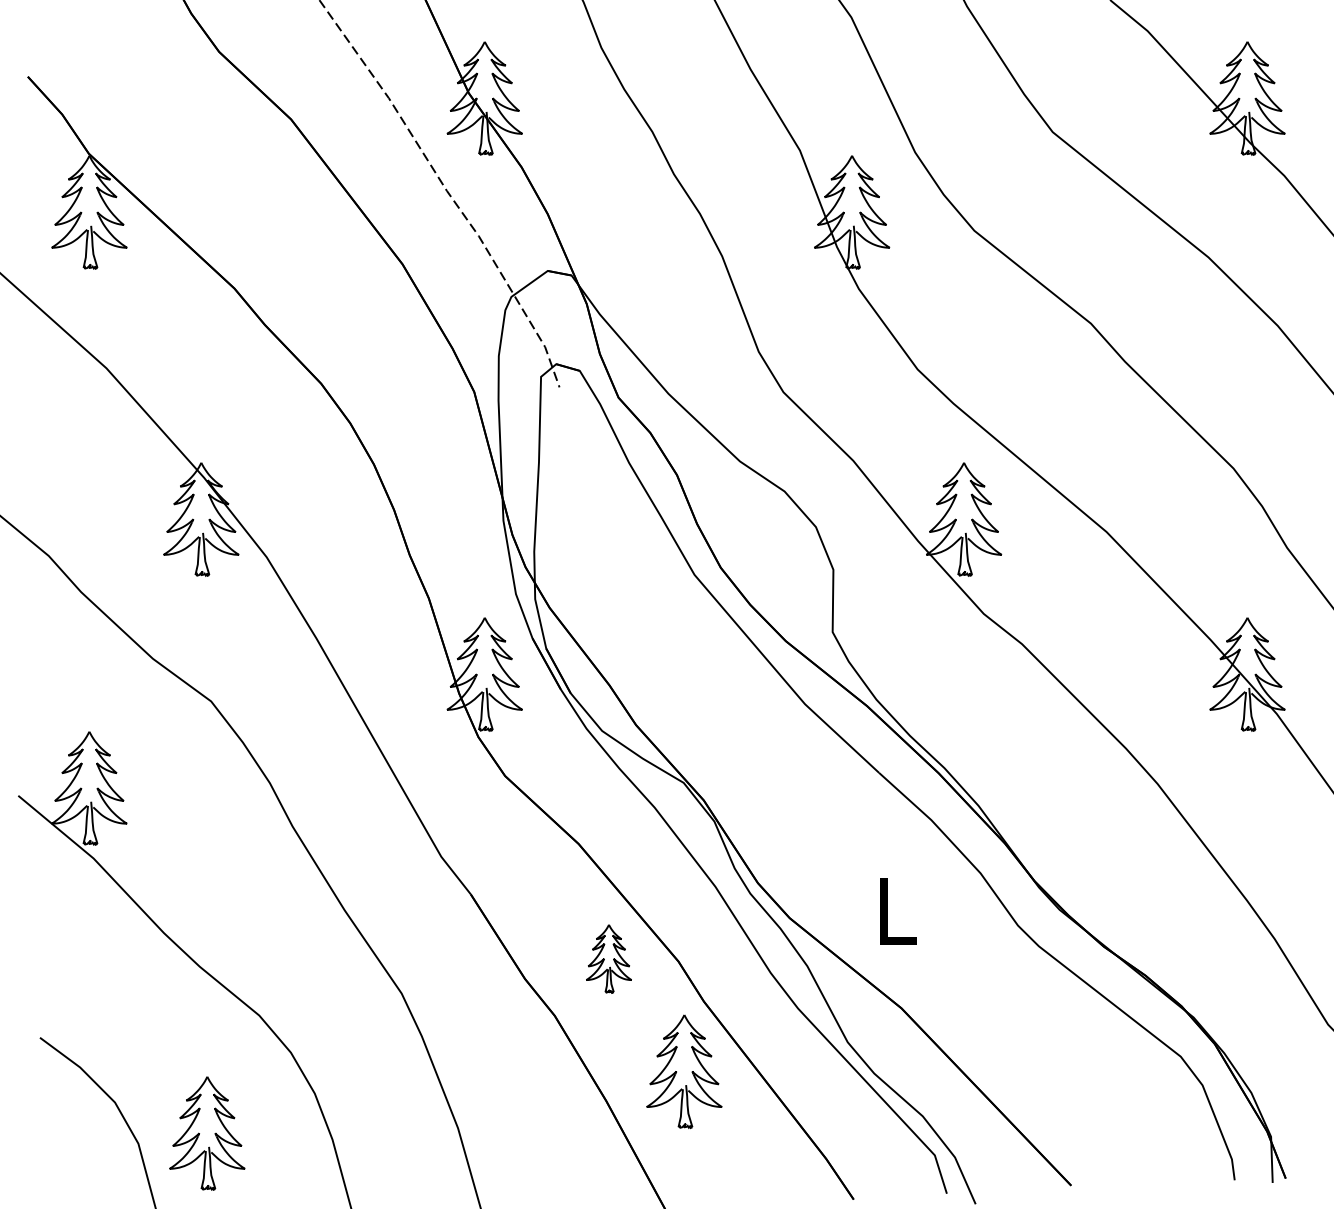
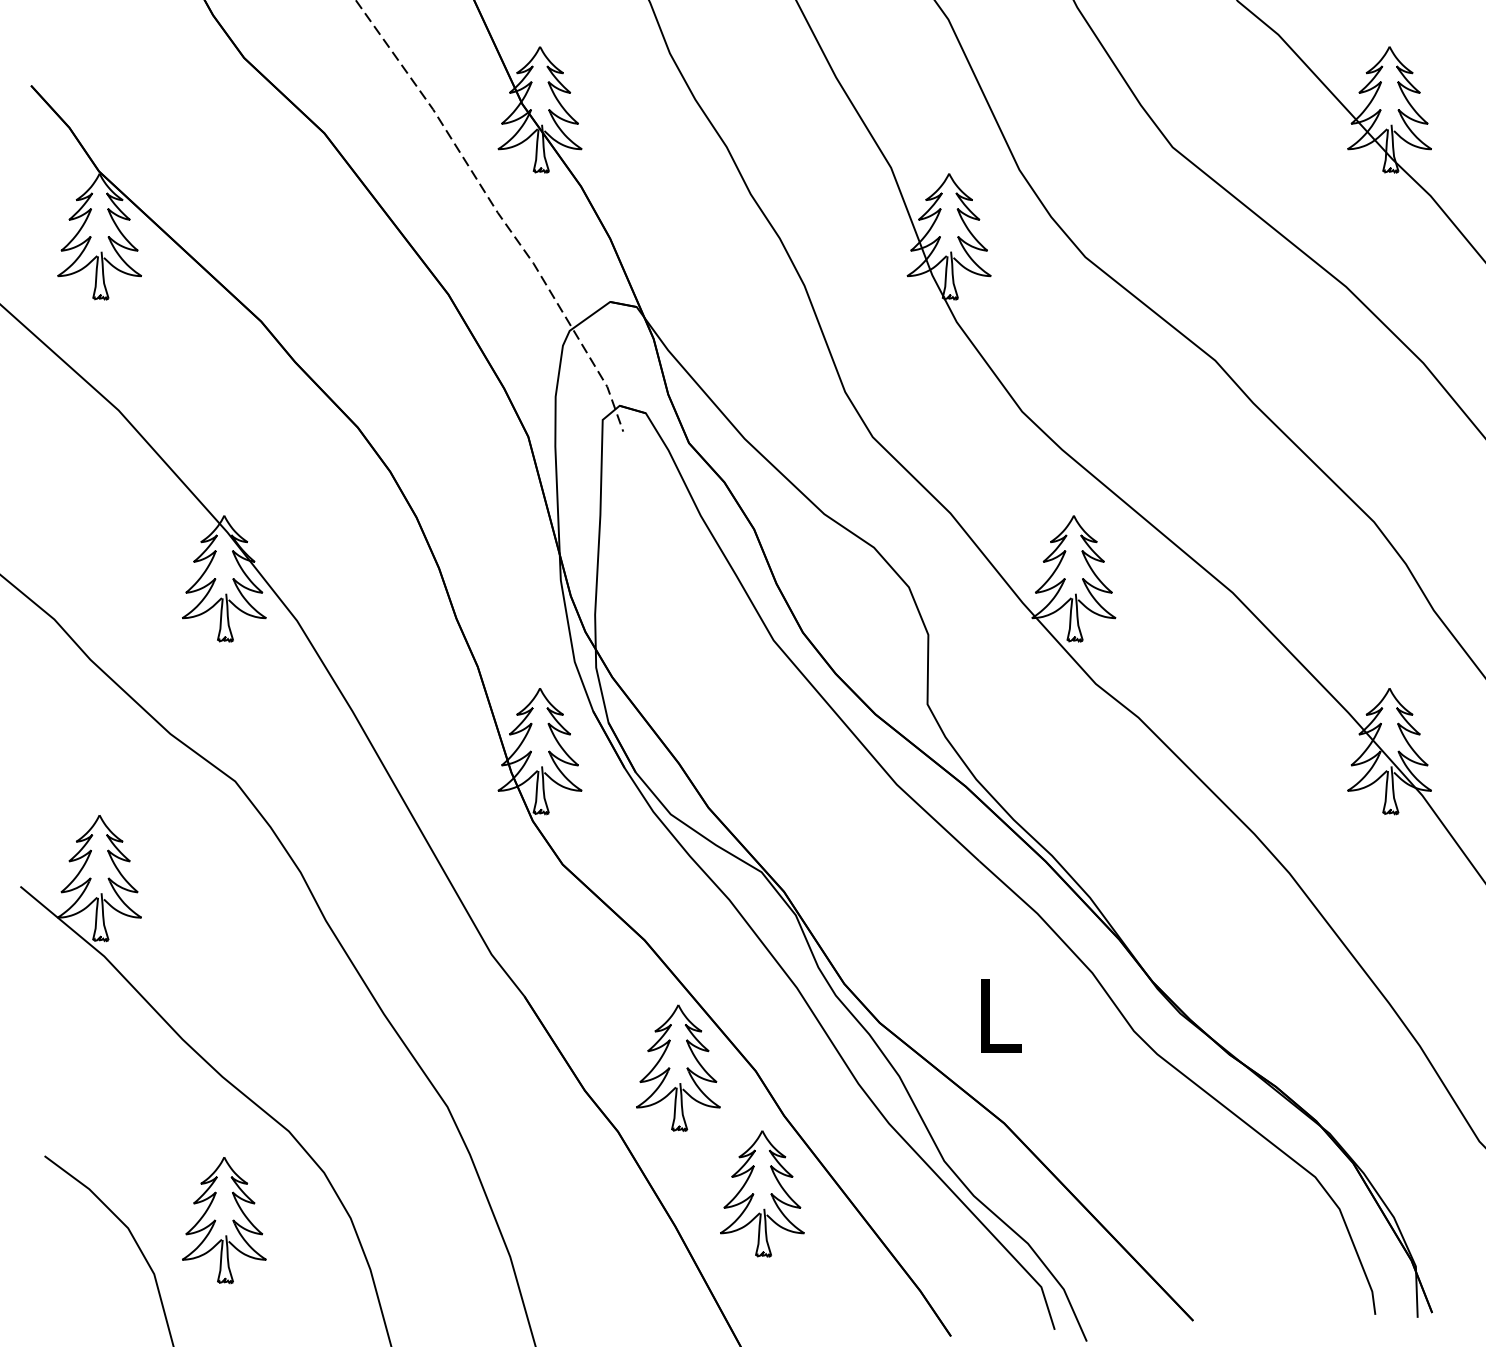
part: (608, 958) -> (677, 1067), size x1.67
part: (207, 1133) -> (224, 1220), moved

